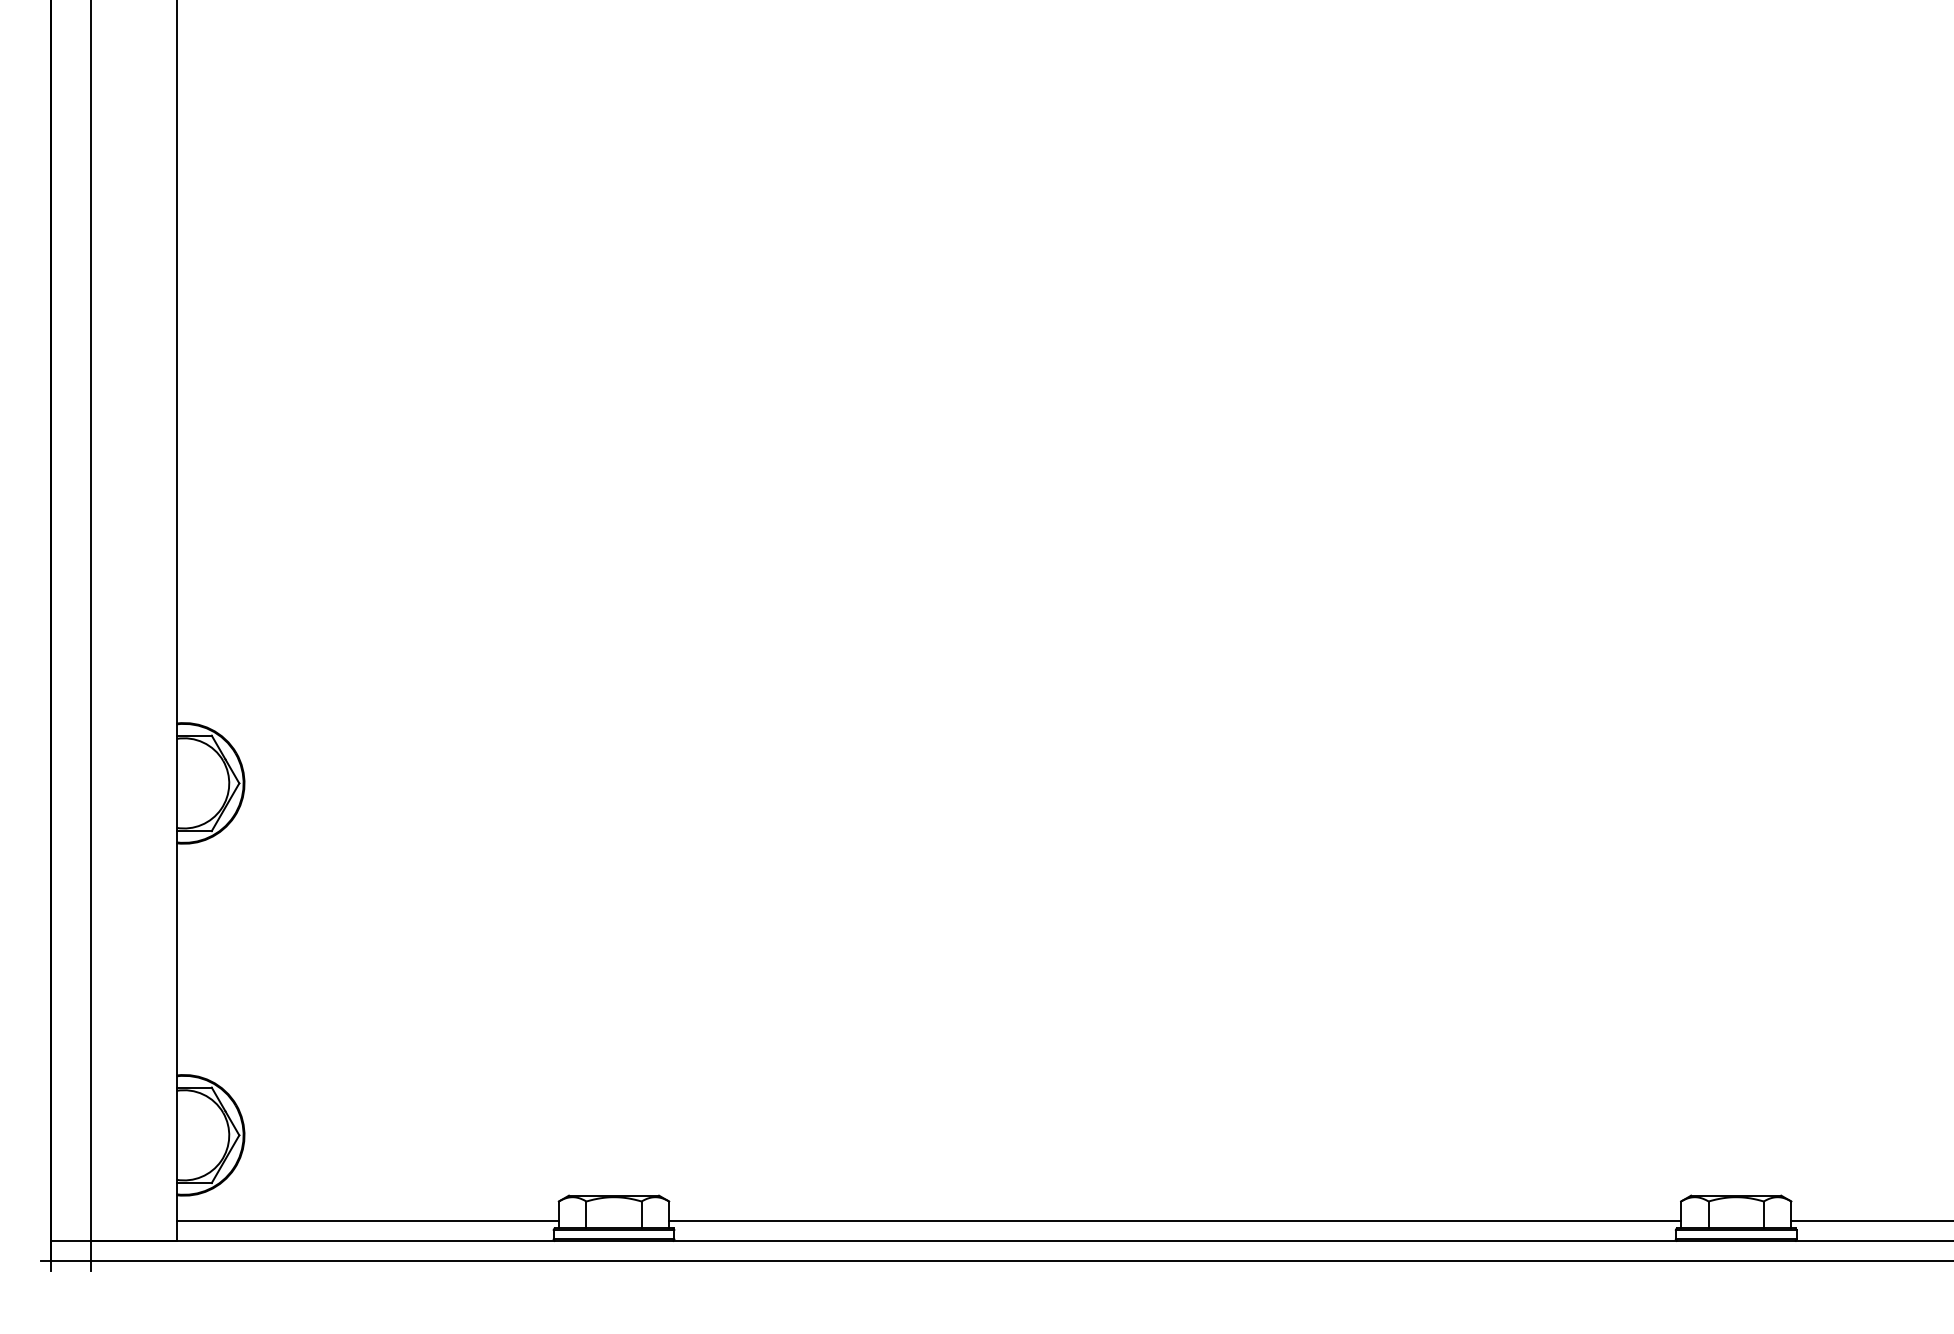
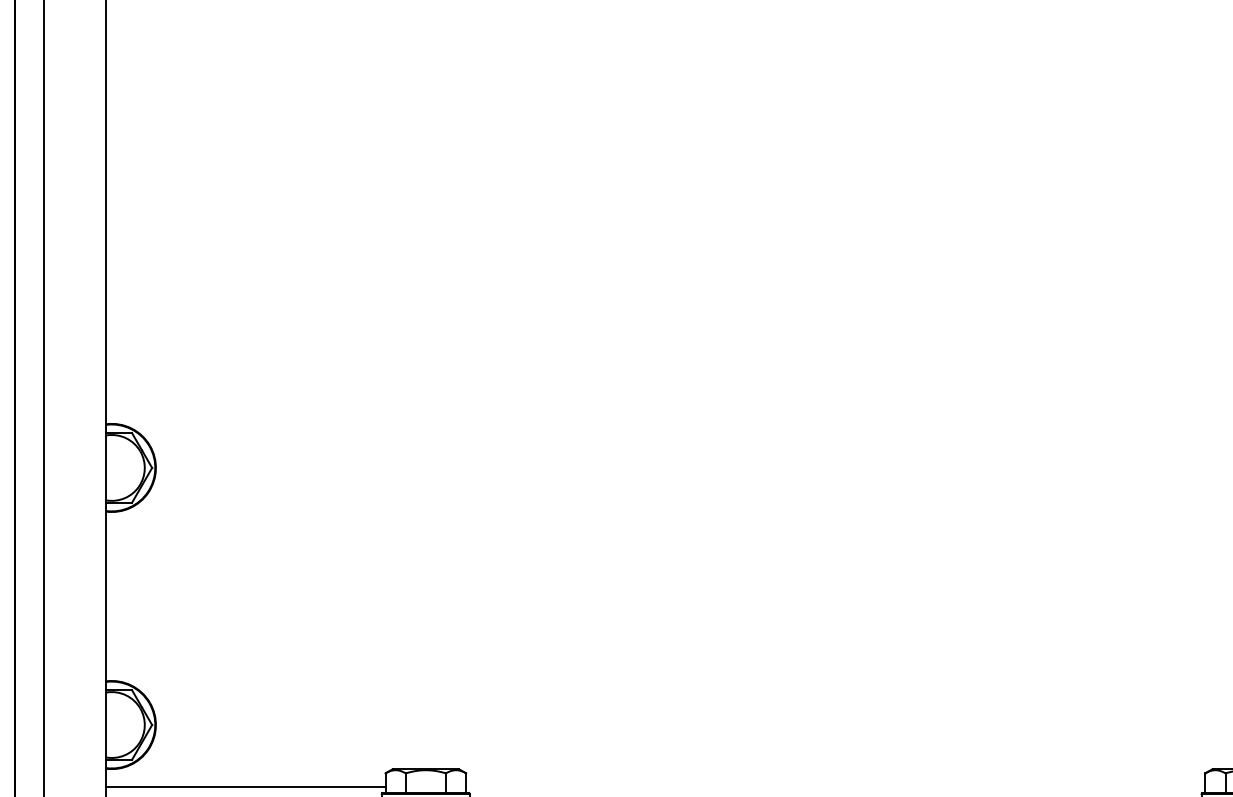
line: (1175, 1220) -> (836, 787), removed

